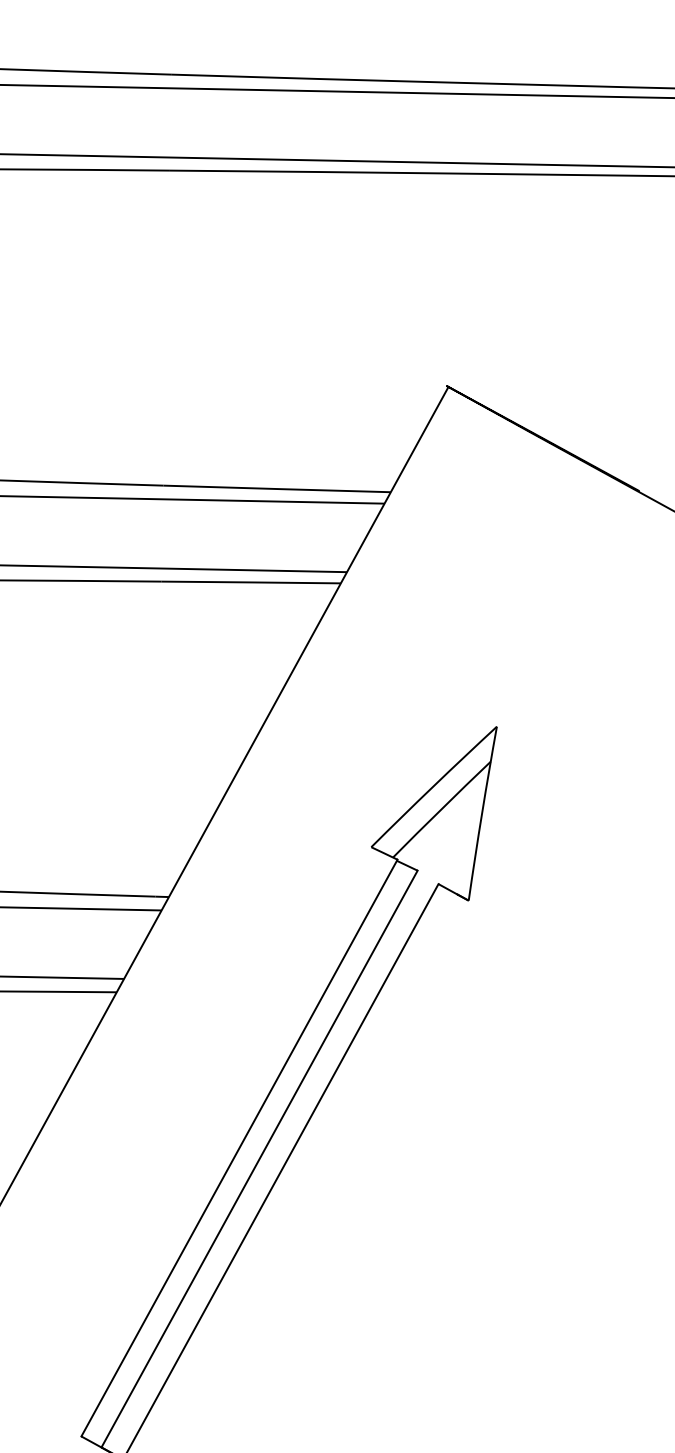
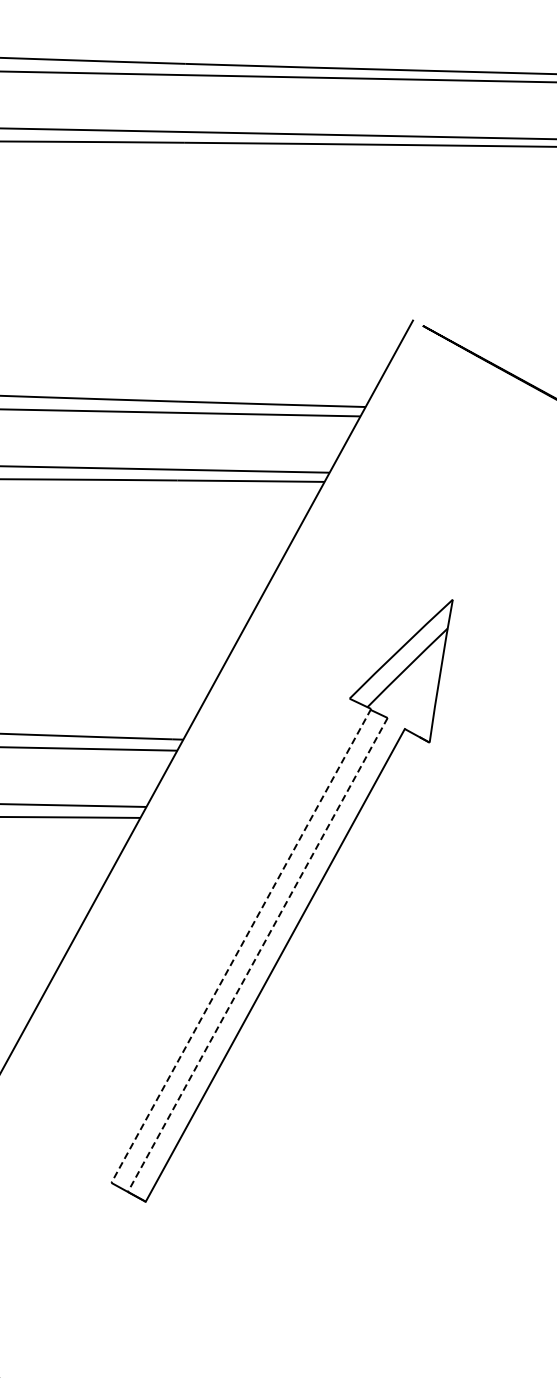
line: (239, 1148) -> (241, 946), solid -> dashed
line: (259, 1159) -> (257, 955), solid -> dashed

